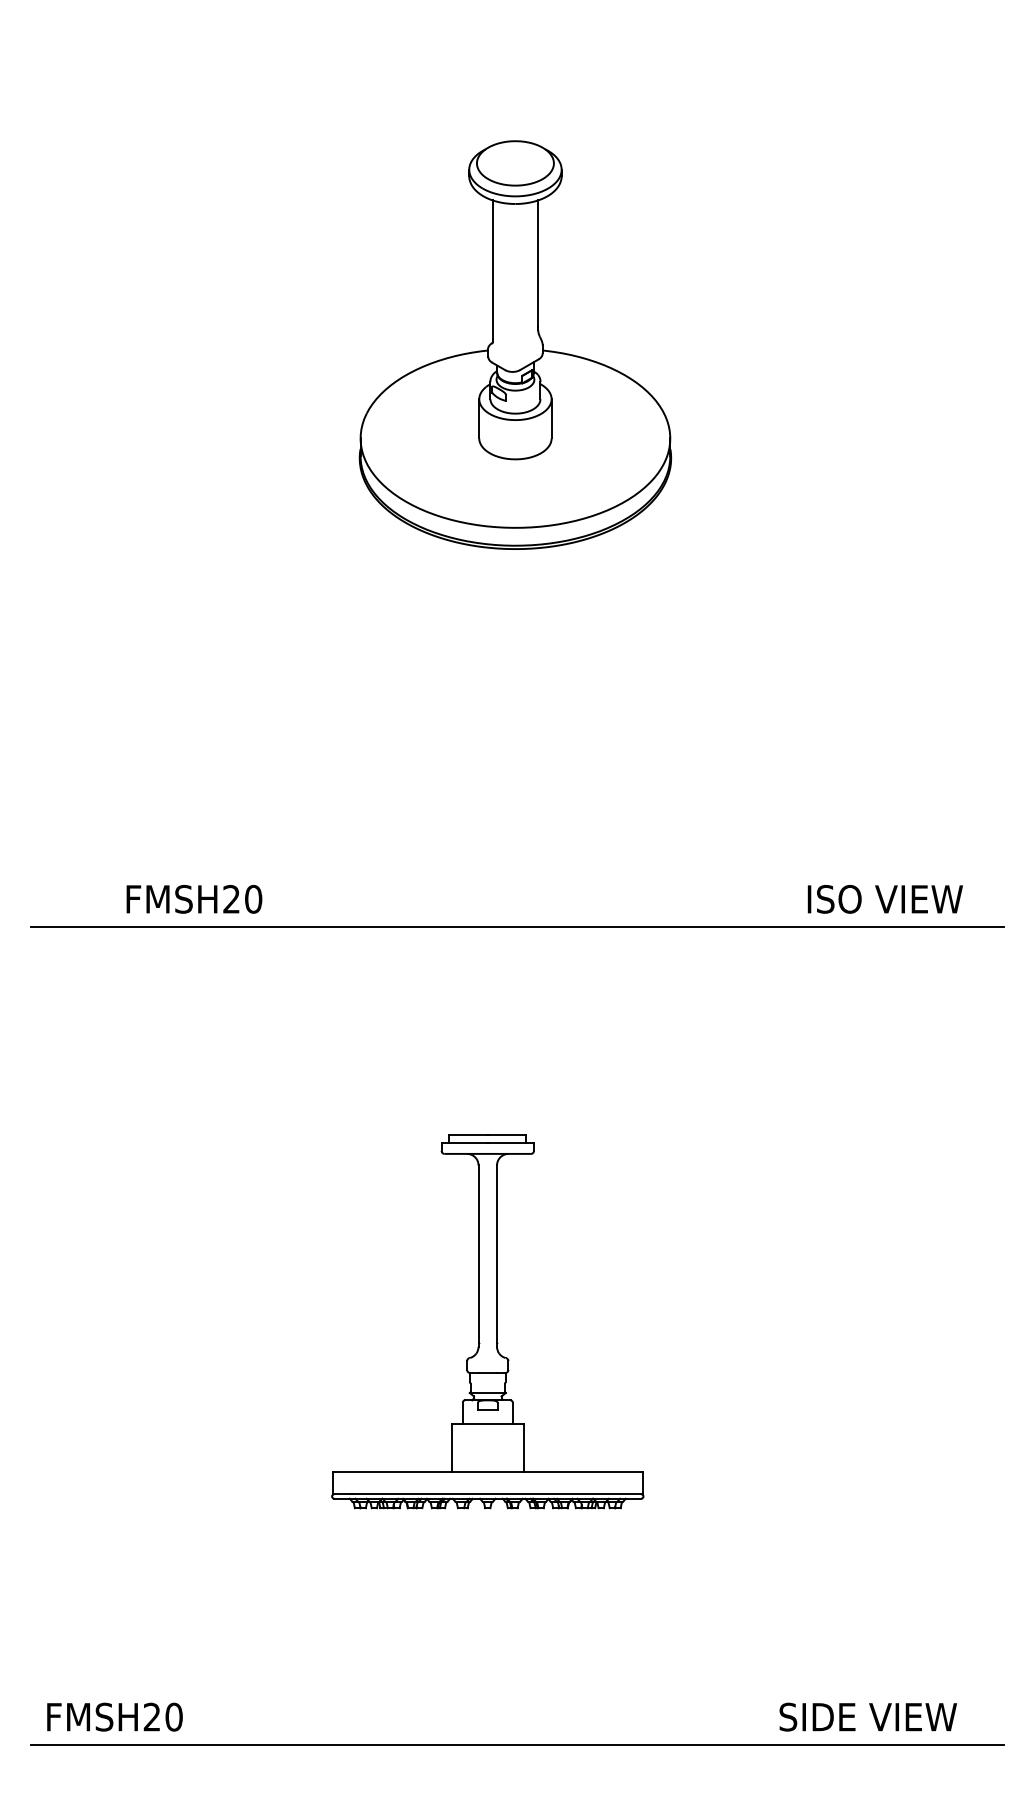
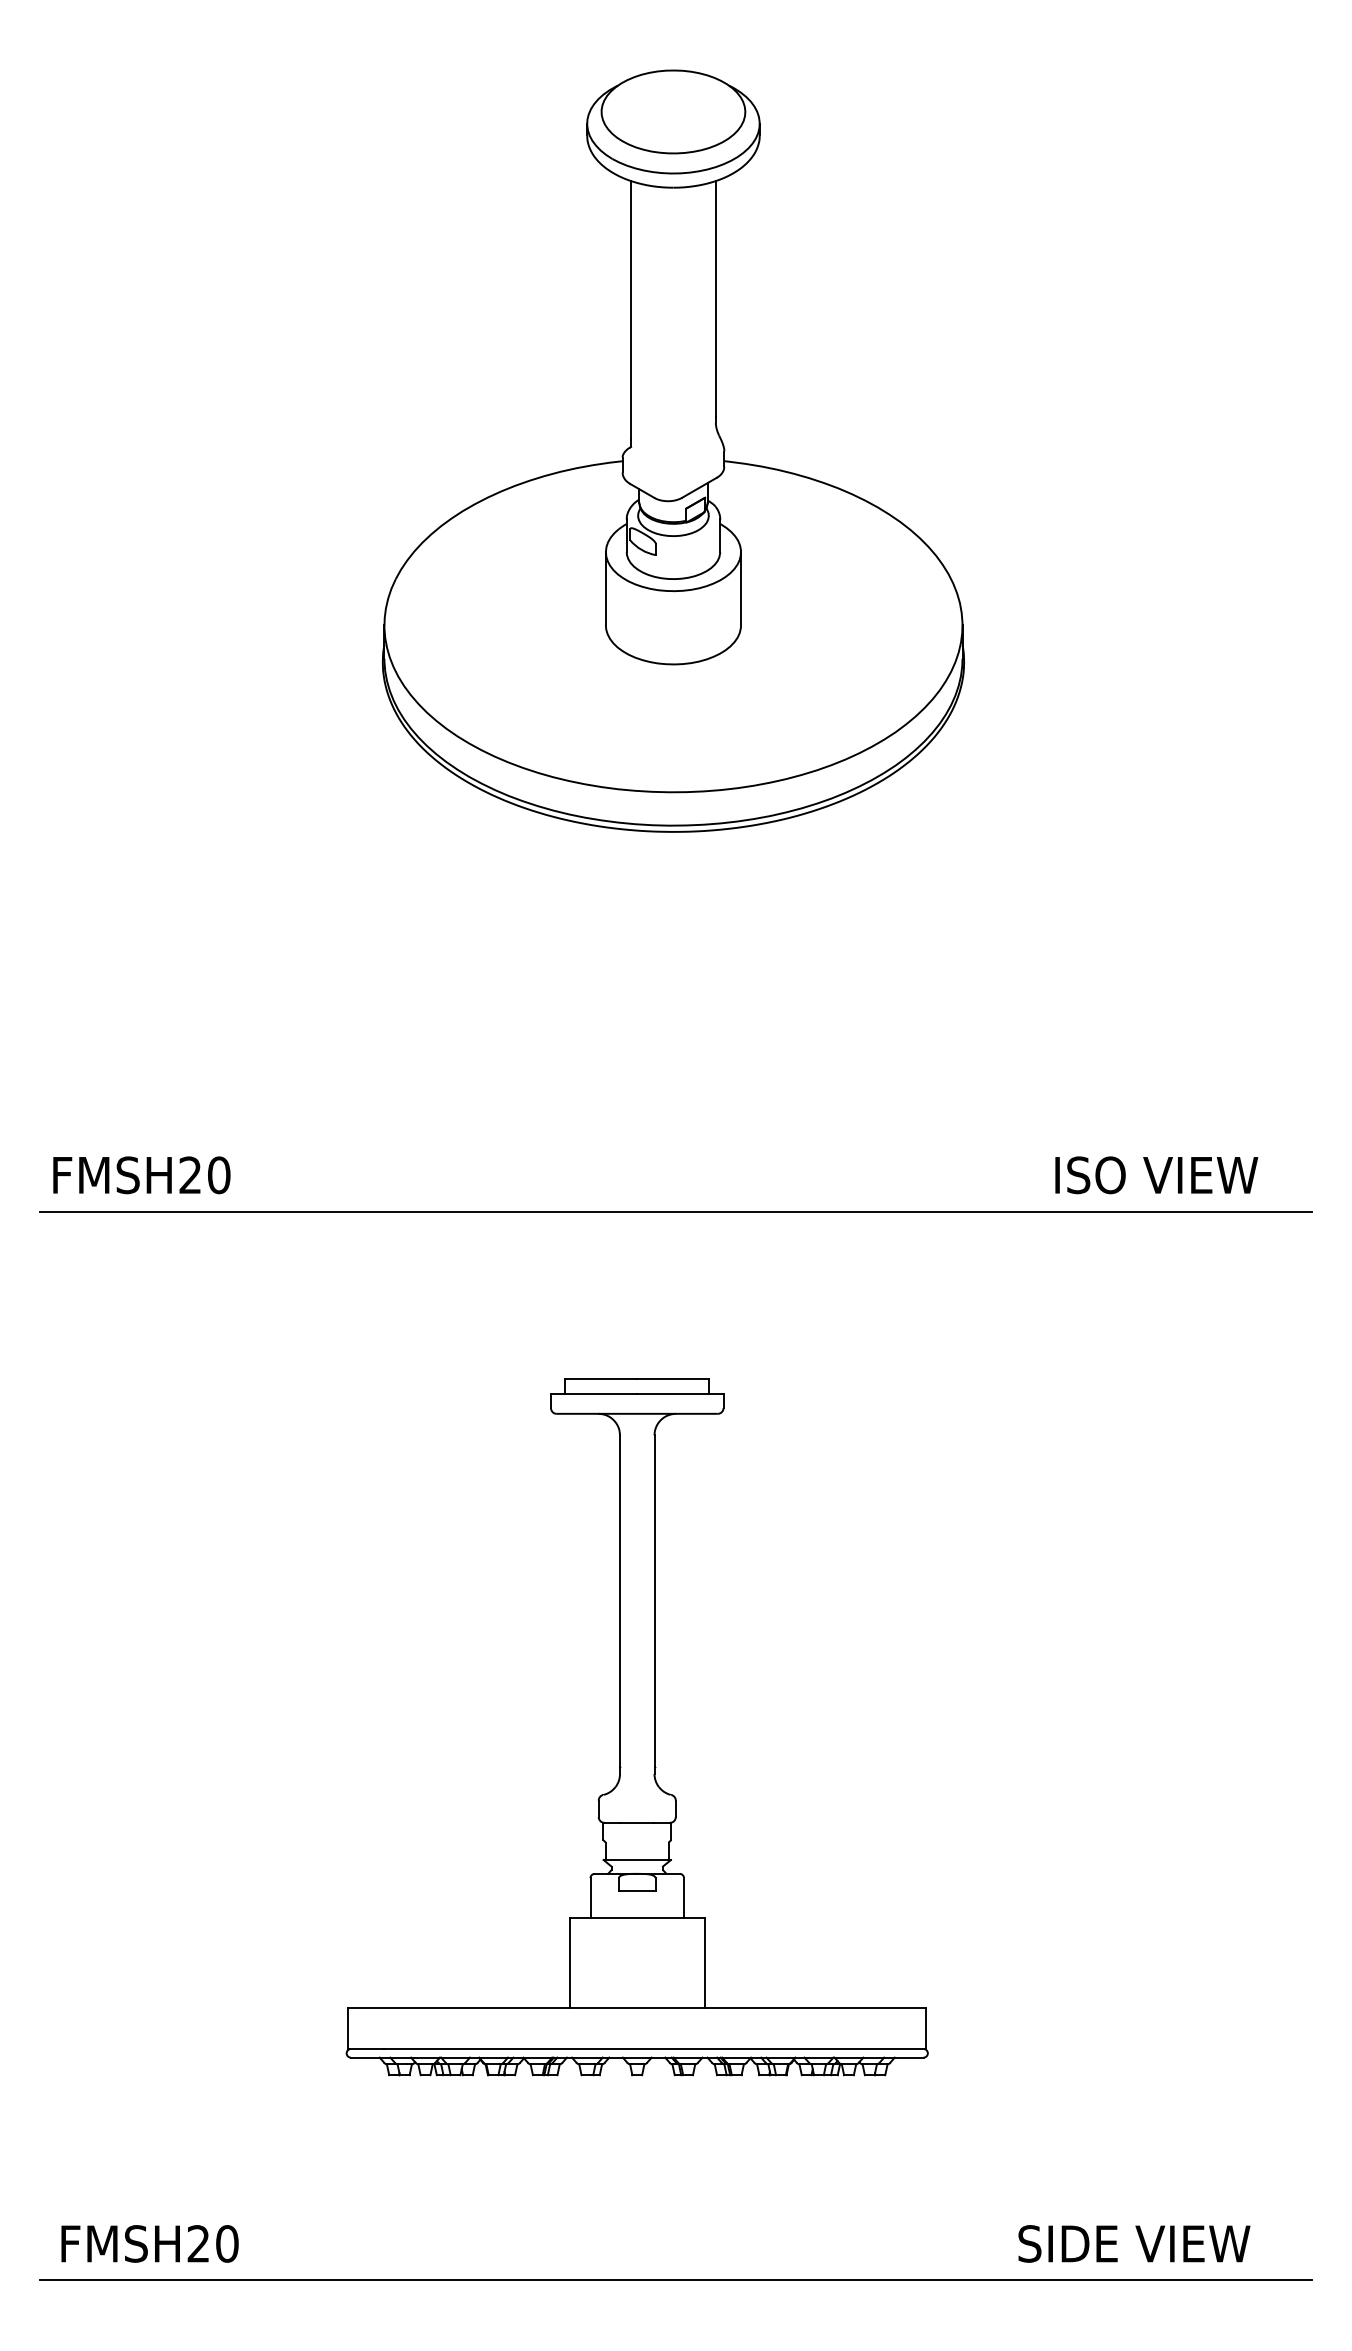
part: (514, 344) -> (672, 450), size x1.43
text: (194, 899) -> (141, 1175), moved
part: (487, 1321) -> (636, 1727), size x1.43

